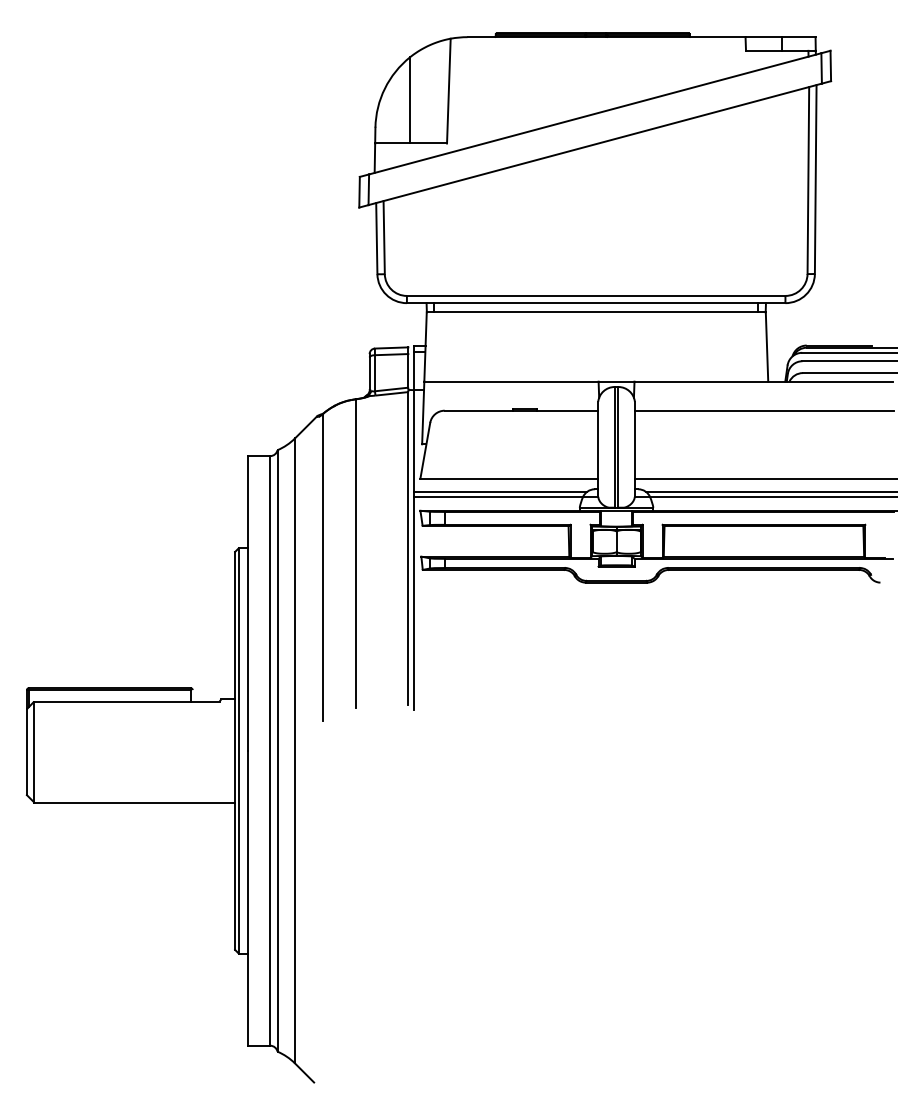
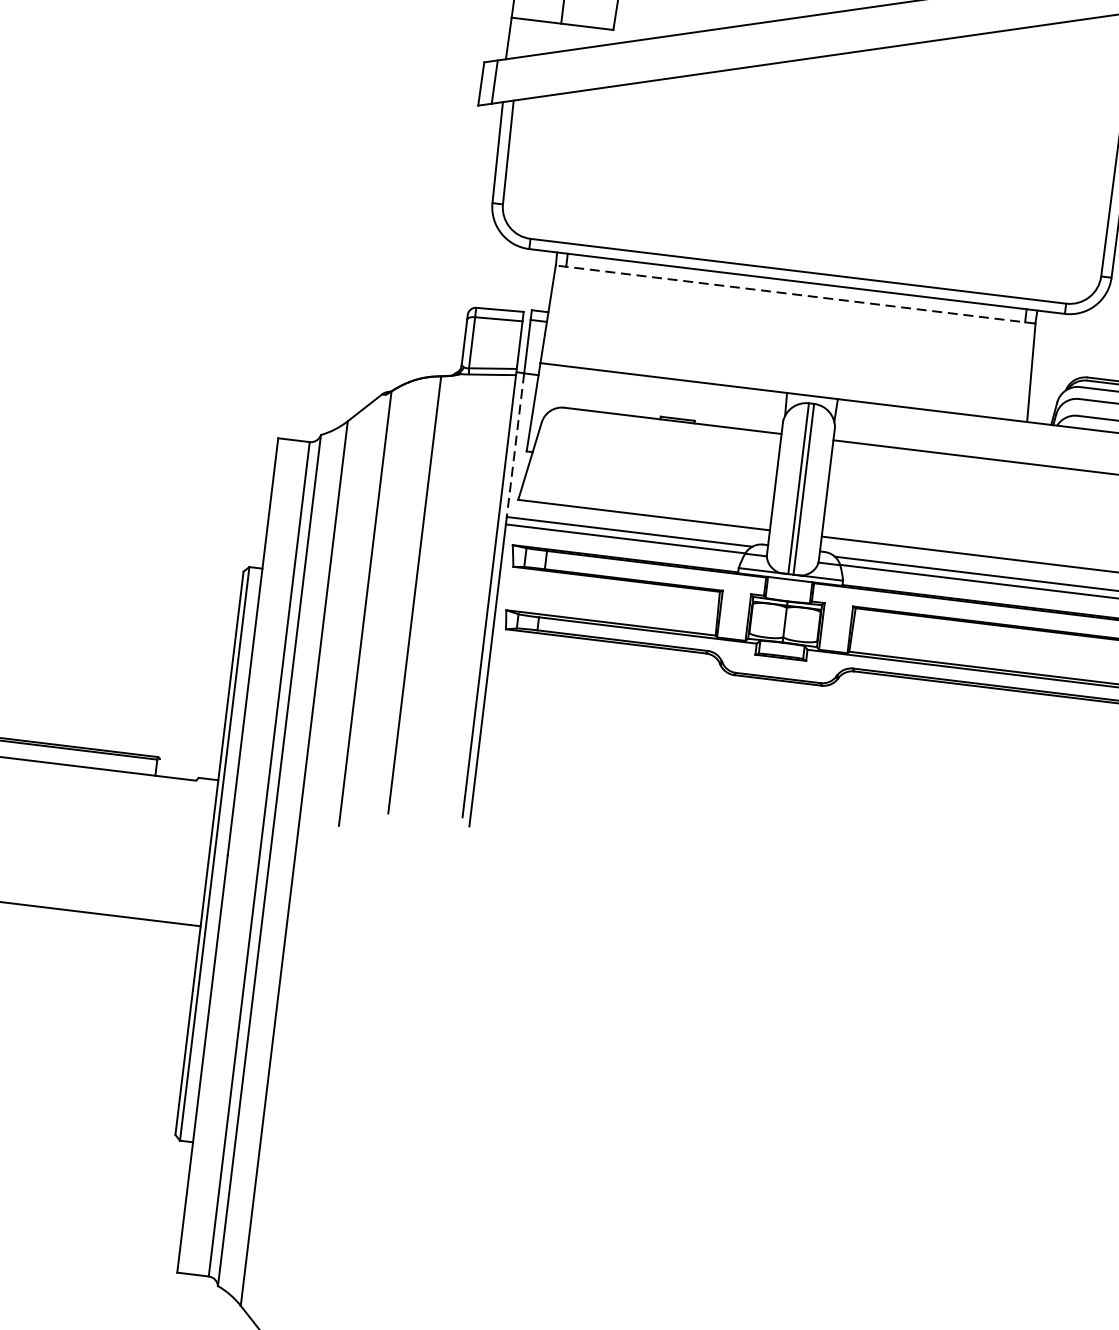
line: (596, 312) -> (795, 294), solid -> dashed
line: (413, 440) -> (515, 444), solid -> dashed

